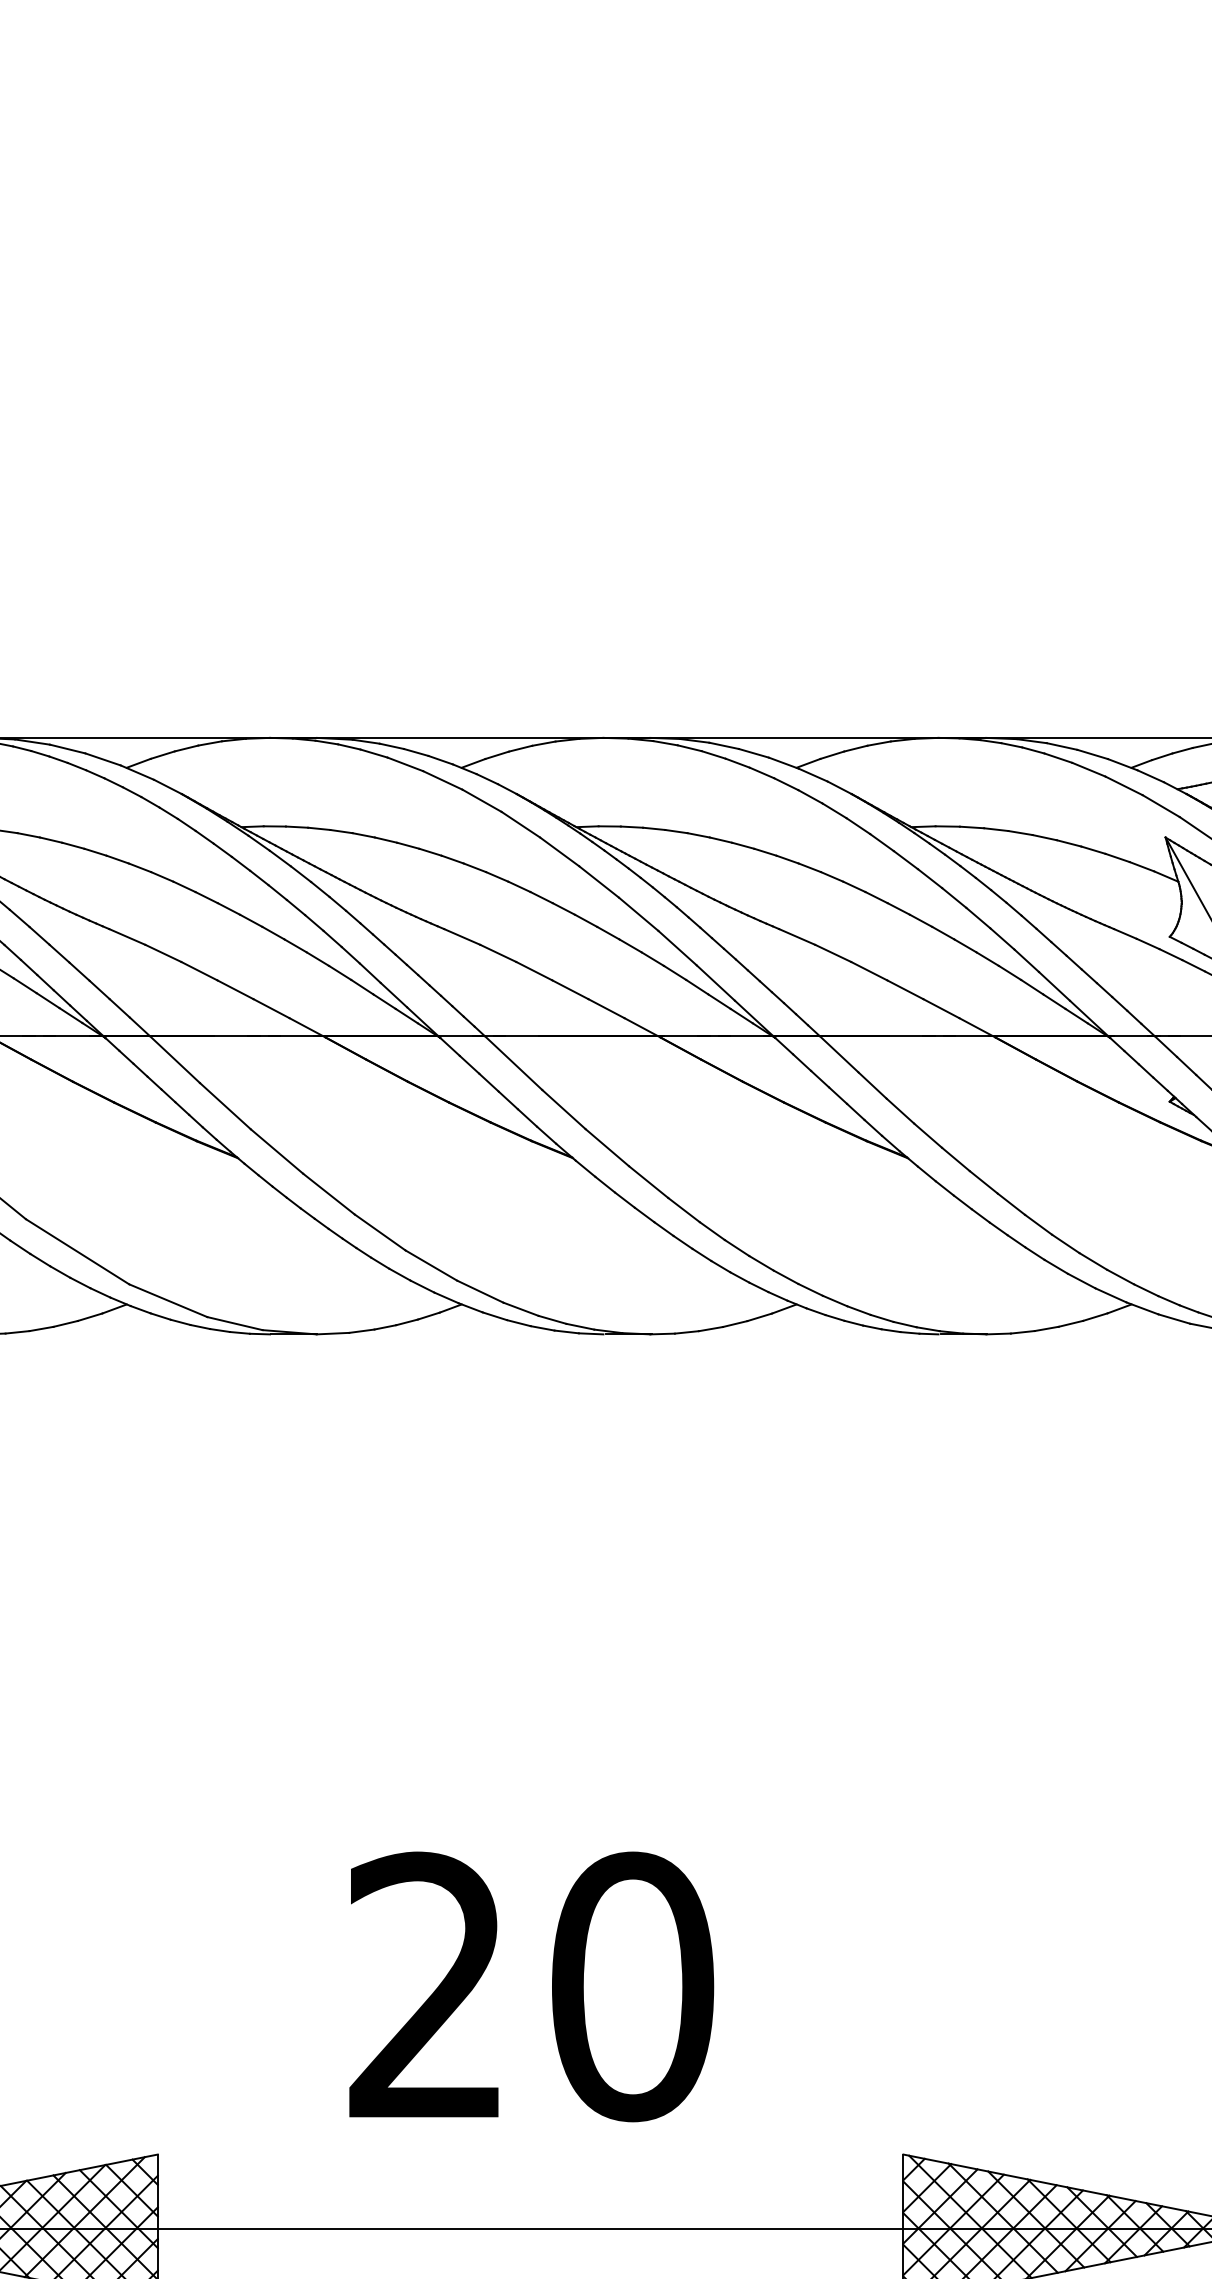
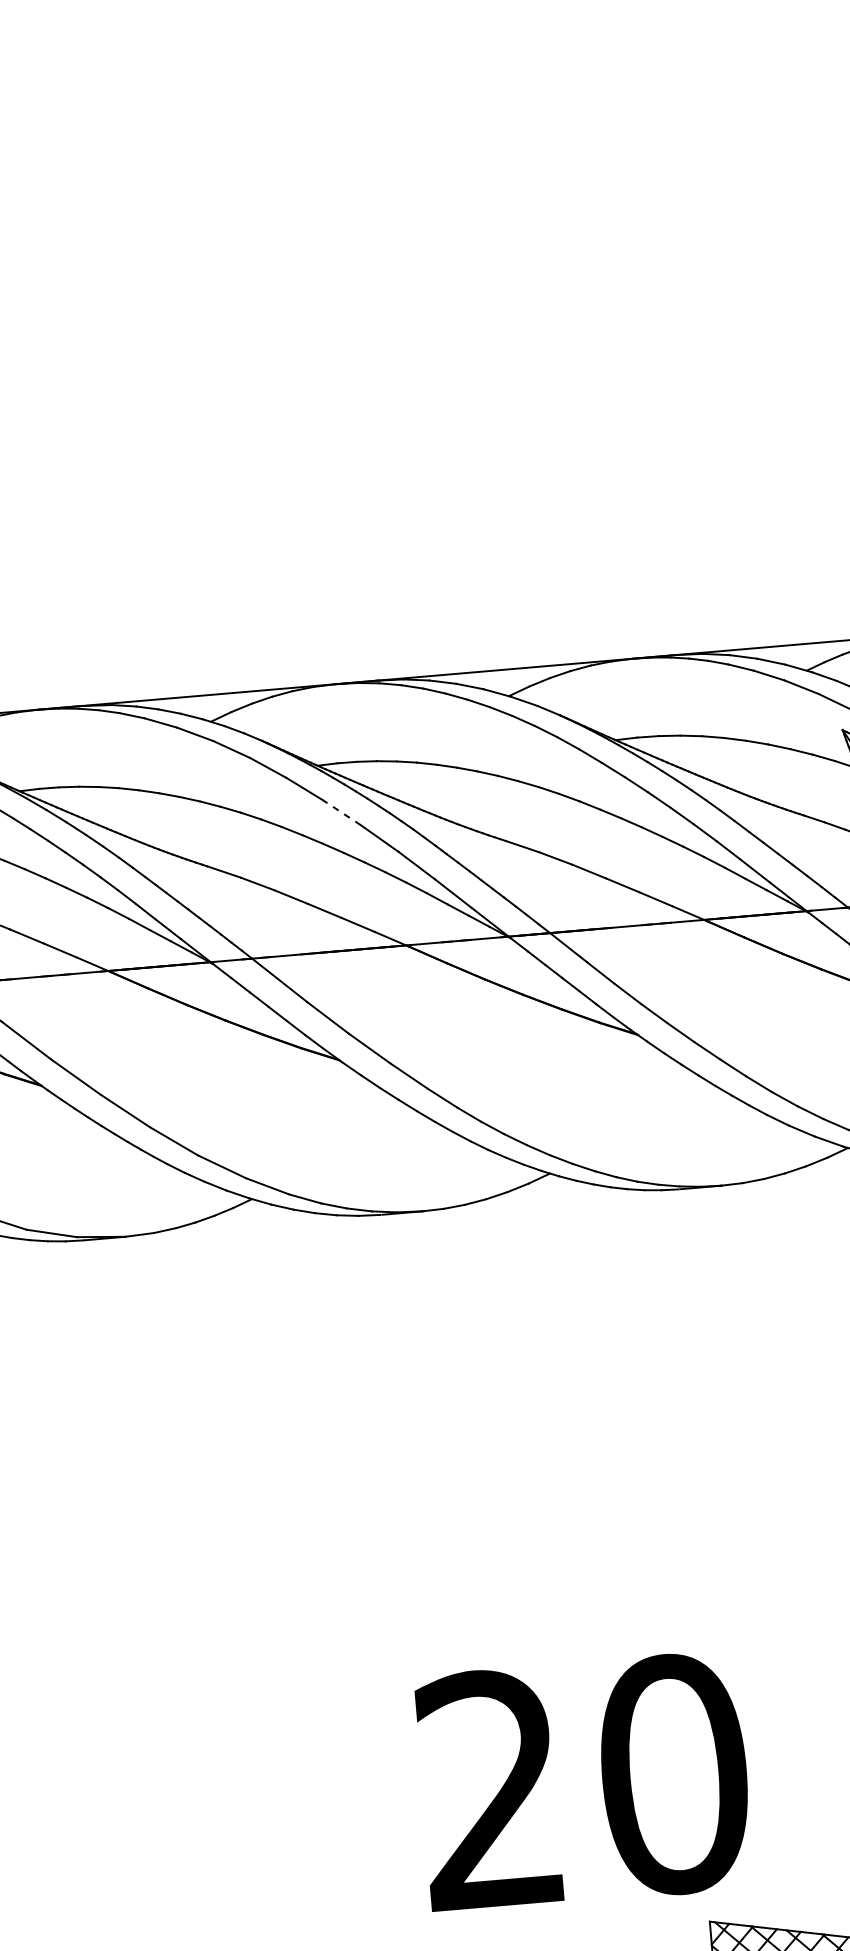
line: (598, 881) -> (341, 812), solid -> dashed
text: (531, 1986) -> (584, 1781), moved

